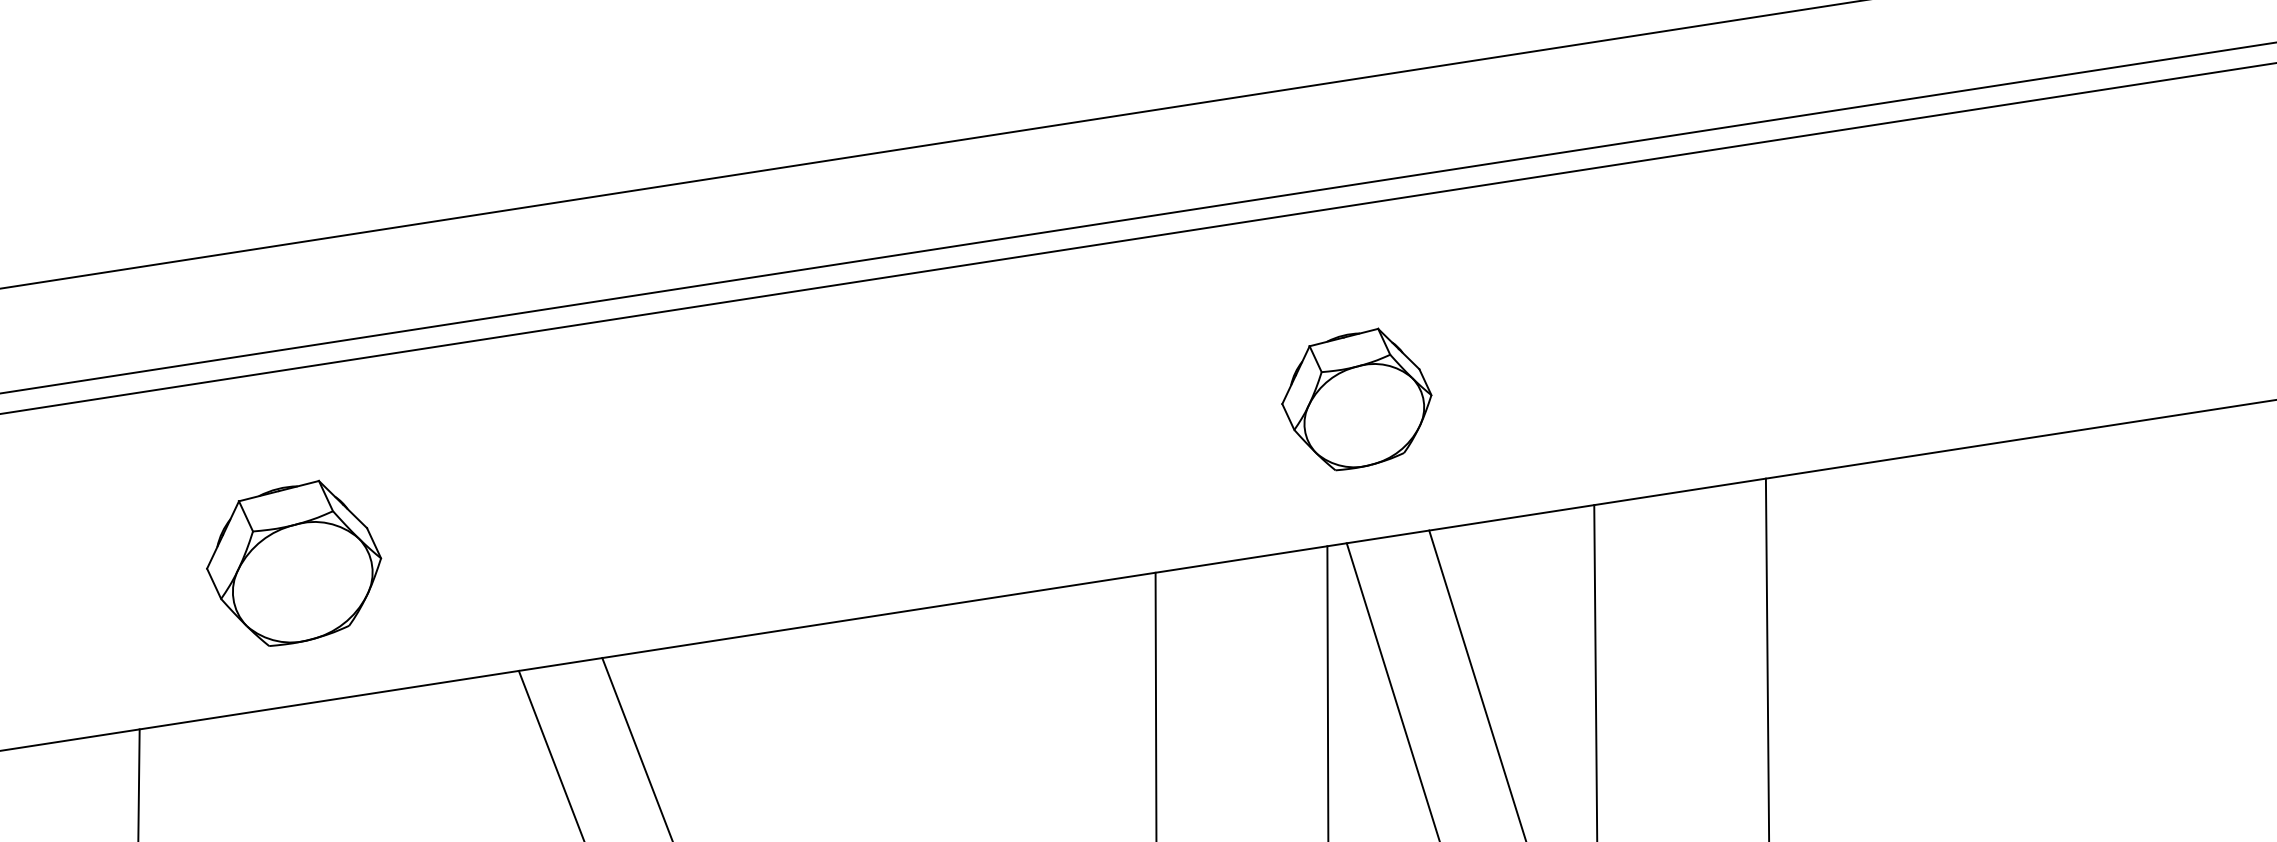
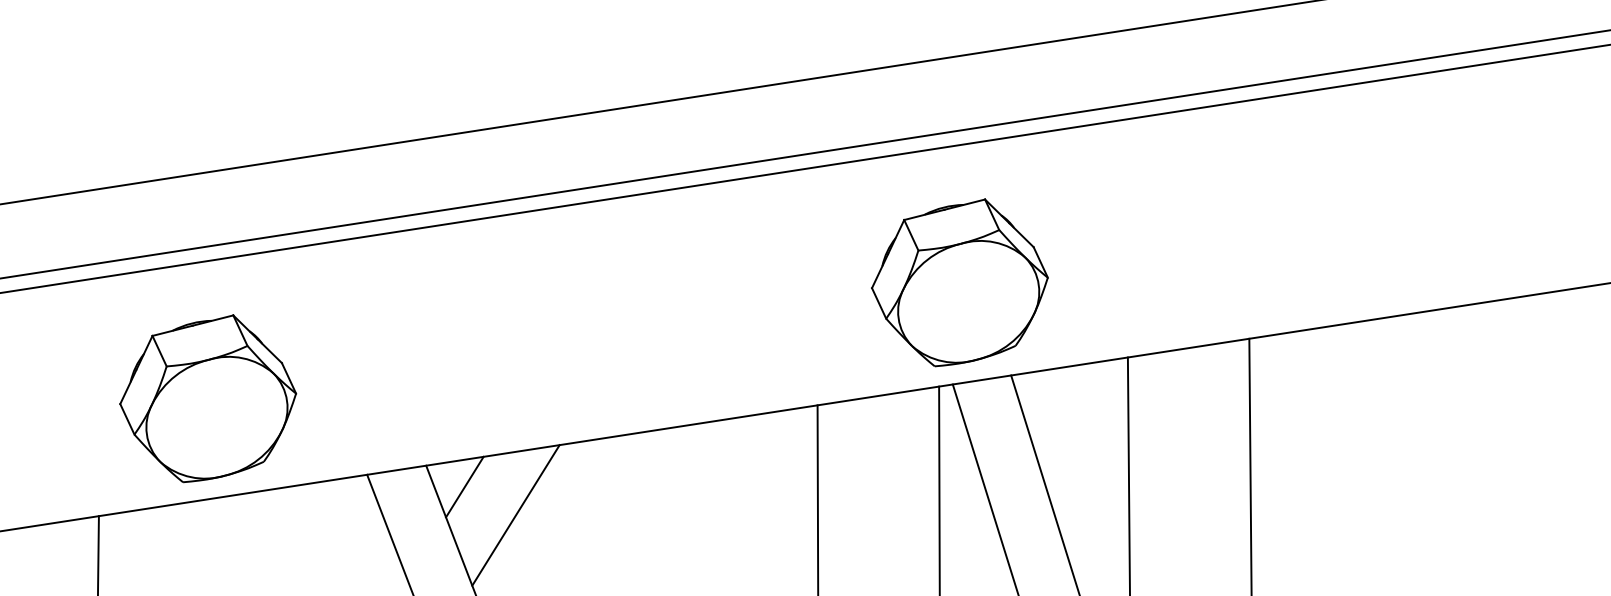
part: (1356, 399) -> (959, 282), size x1.67
part: (293, 563) -> (207, 398), size x1.43
line: (656, 688) -> (464, 487), added
line: (728, 727) -> (515, 514), added

